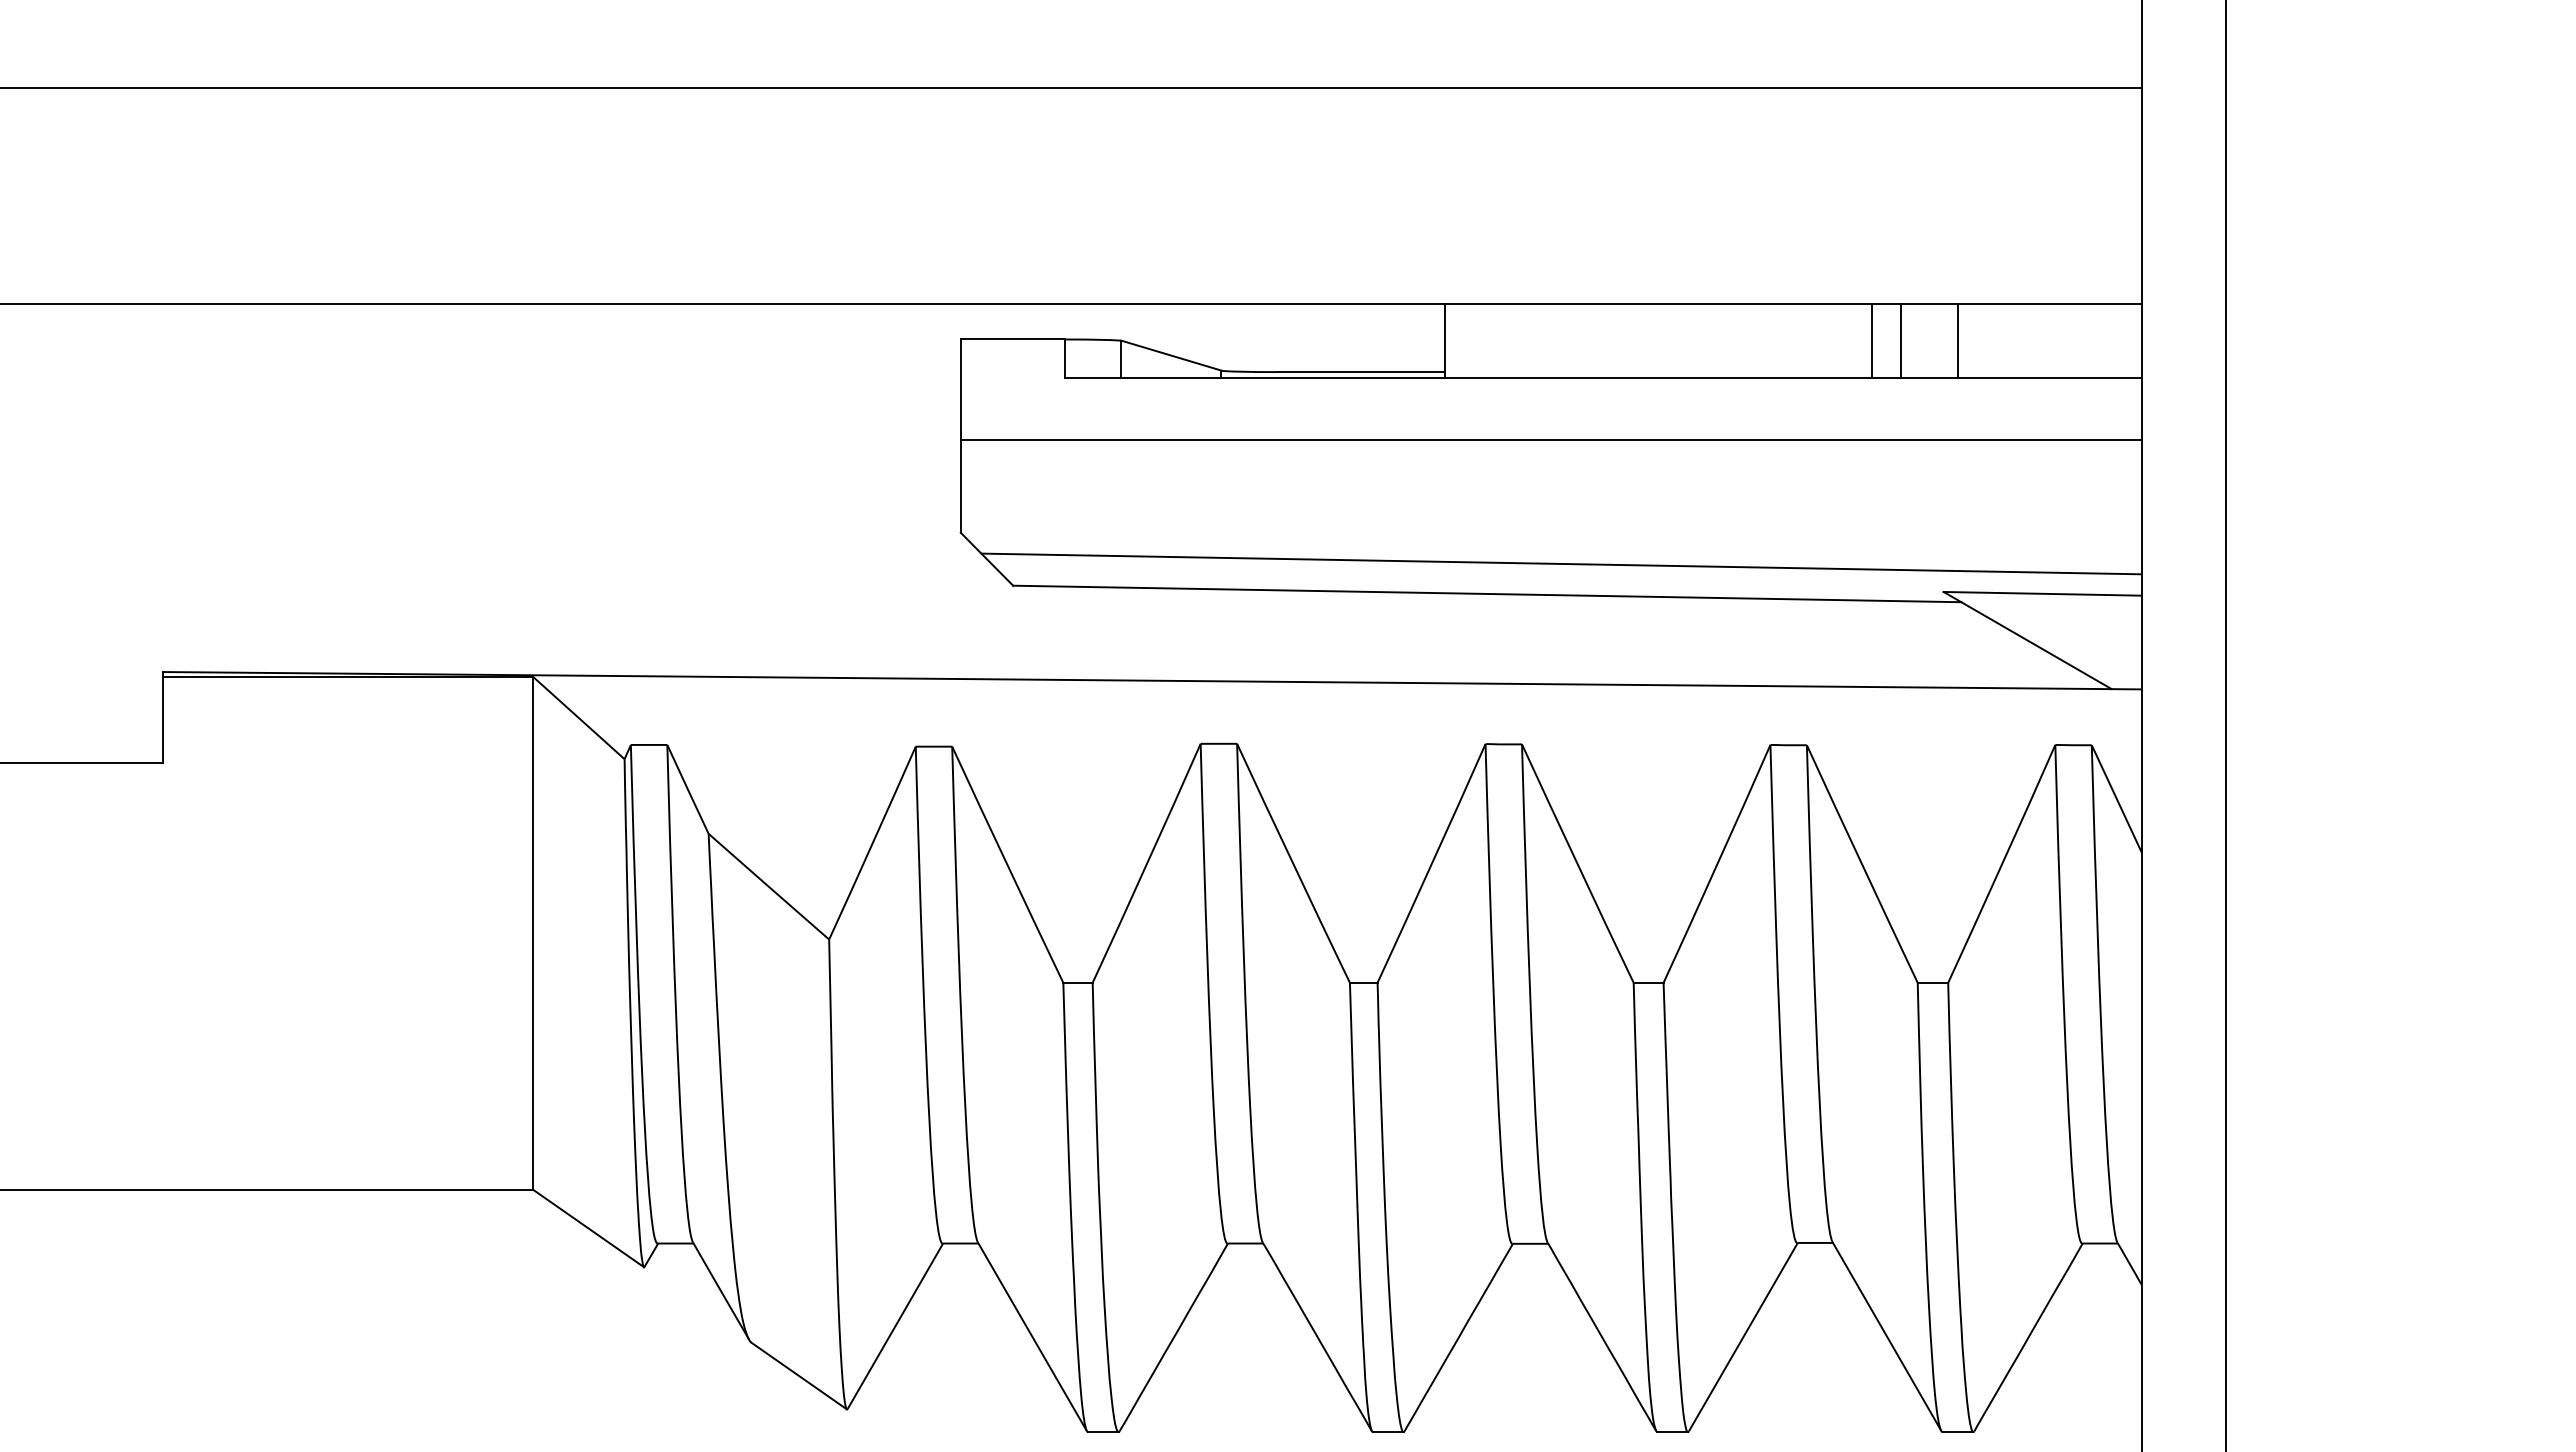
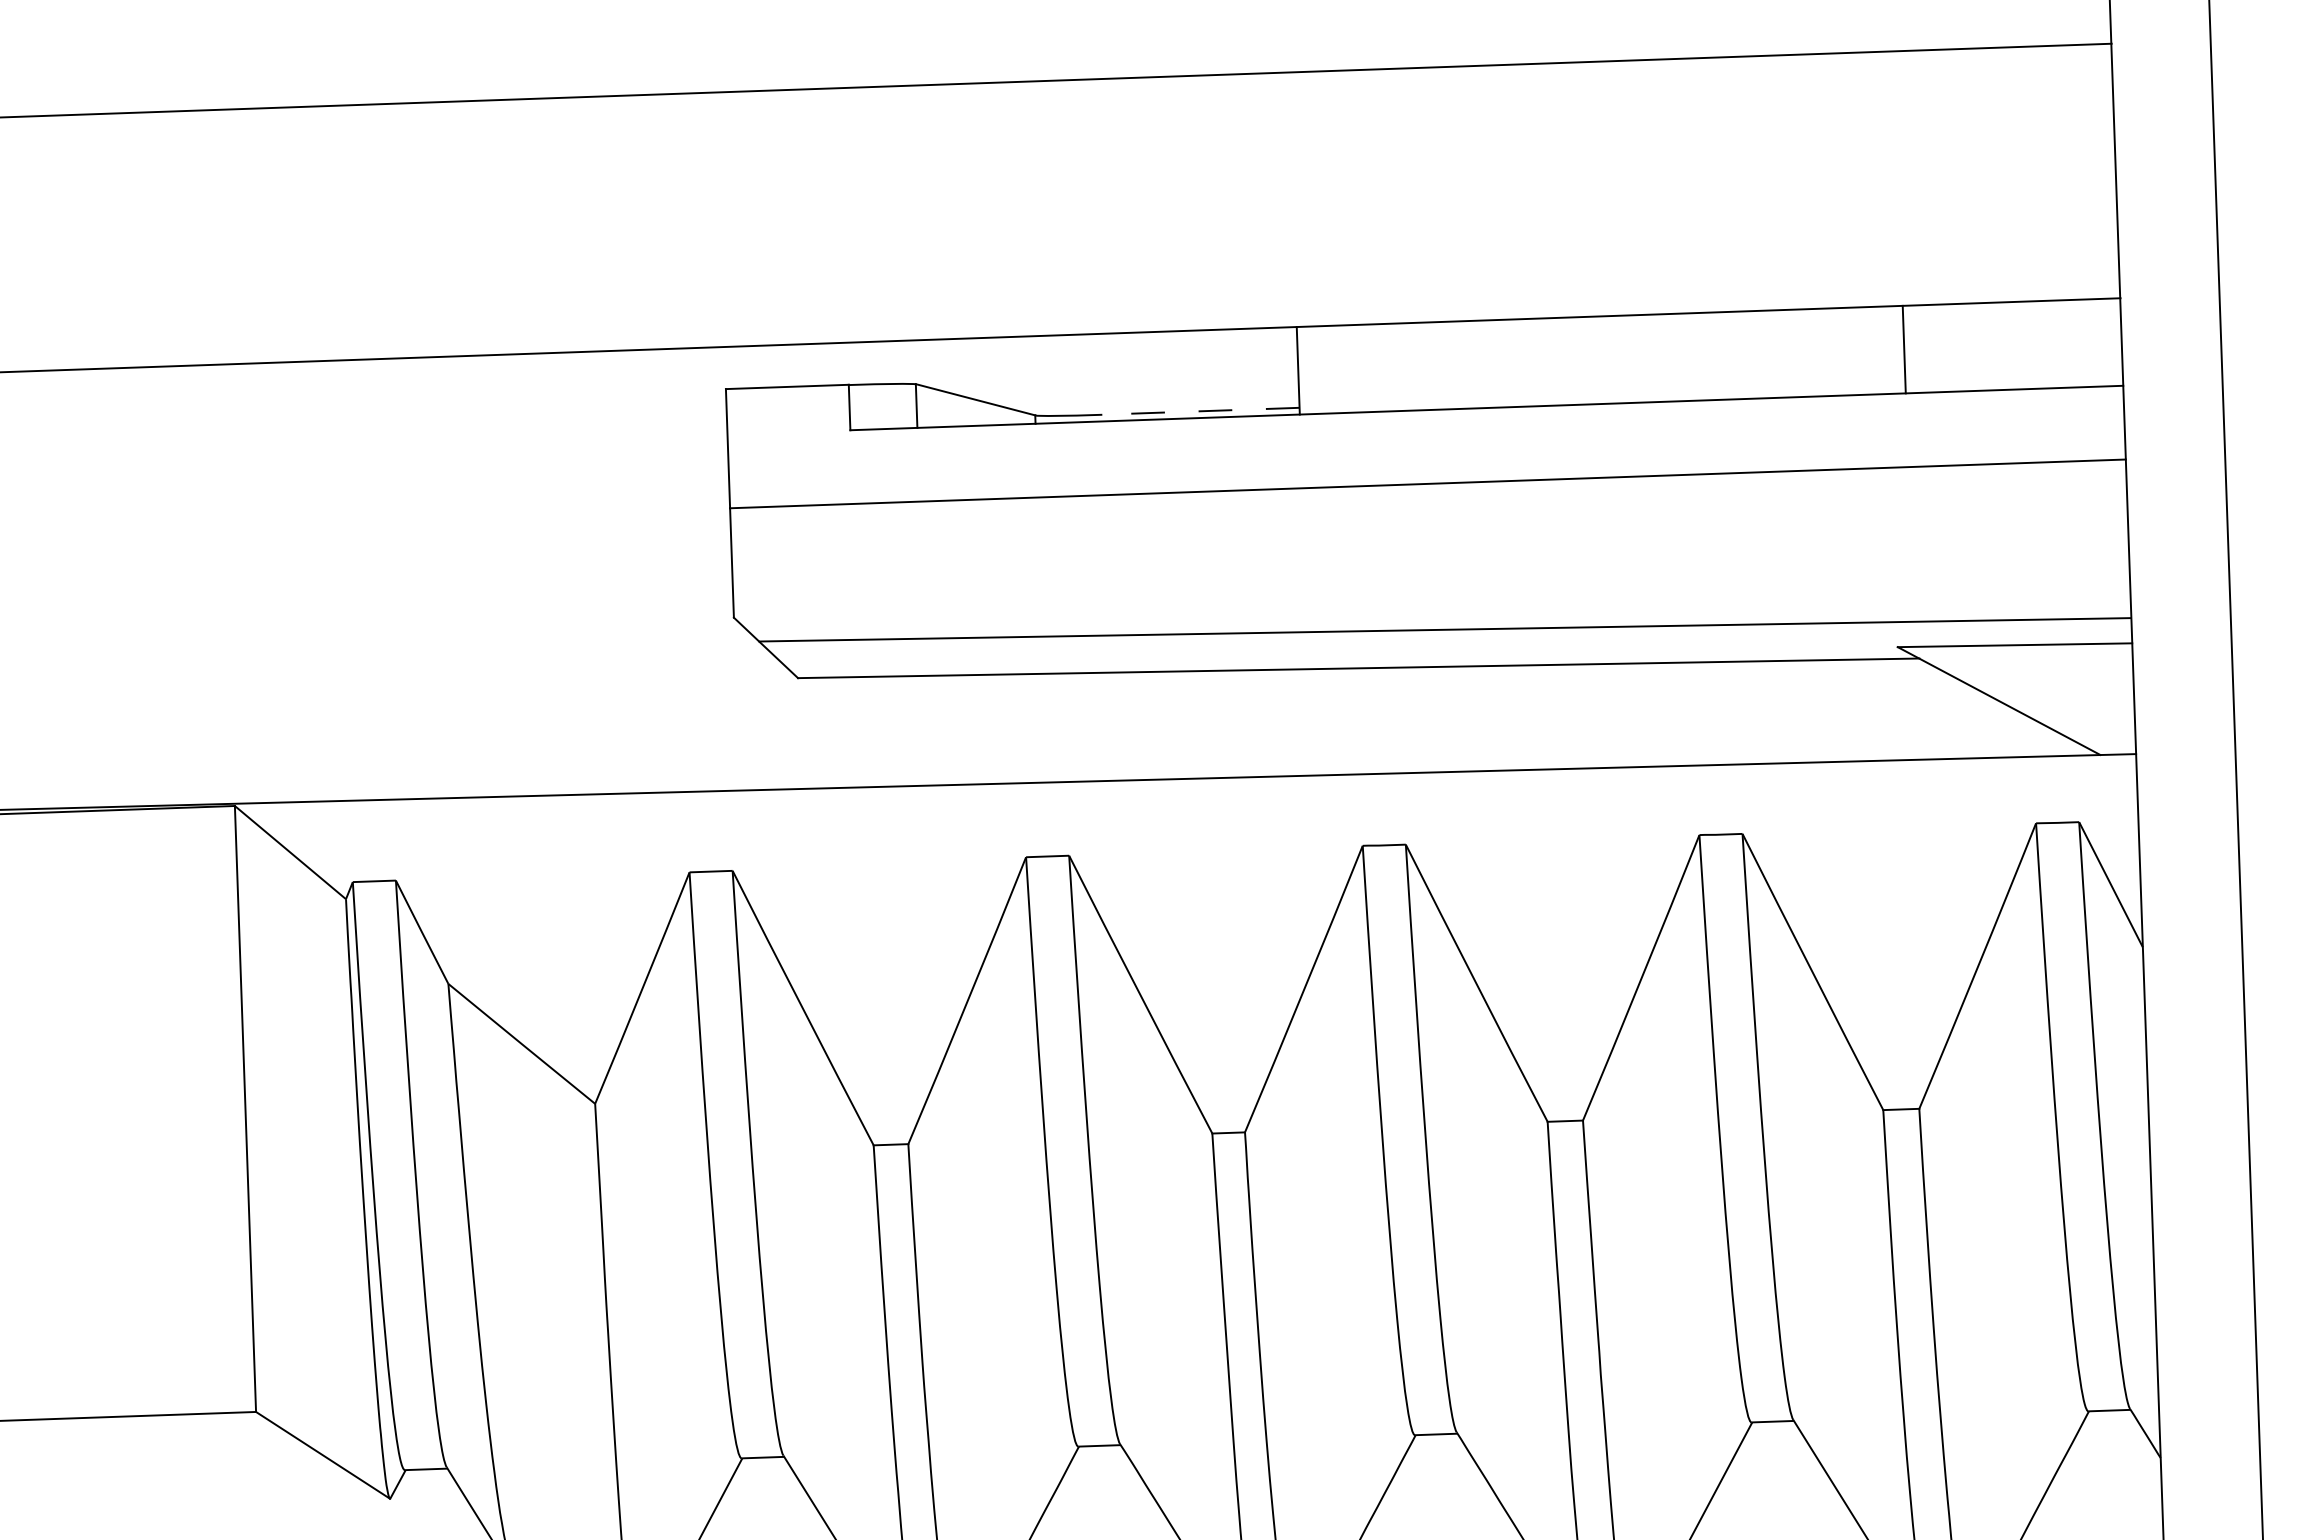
line: (1872, 340) -> (1803, 352), removed
line: (1900, 340) -> (1836, 351), removed
line: (1361, 372) -> (1200, 411), solid -> dashed

